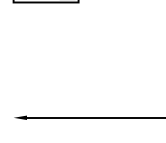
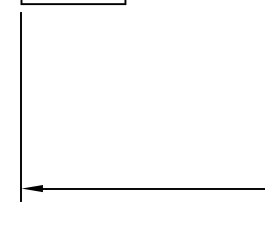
line: (13, 66) -> (21, 106), added

